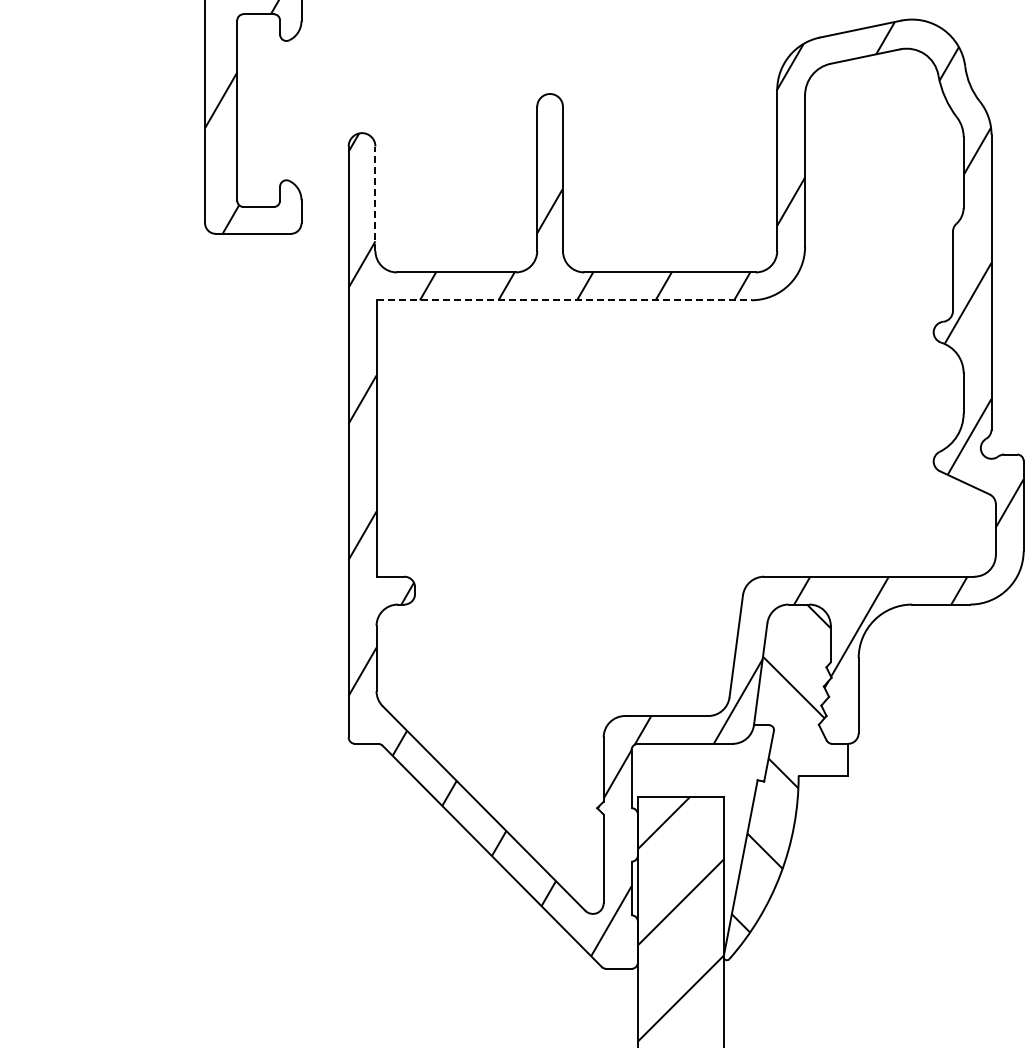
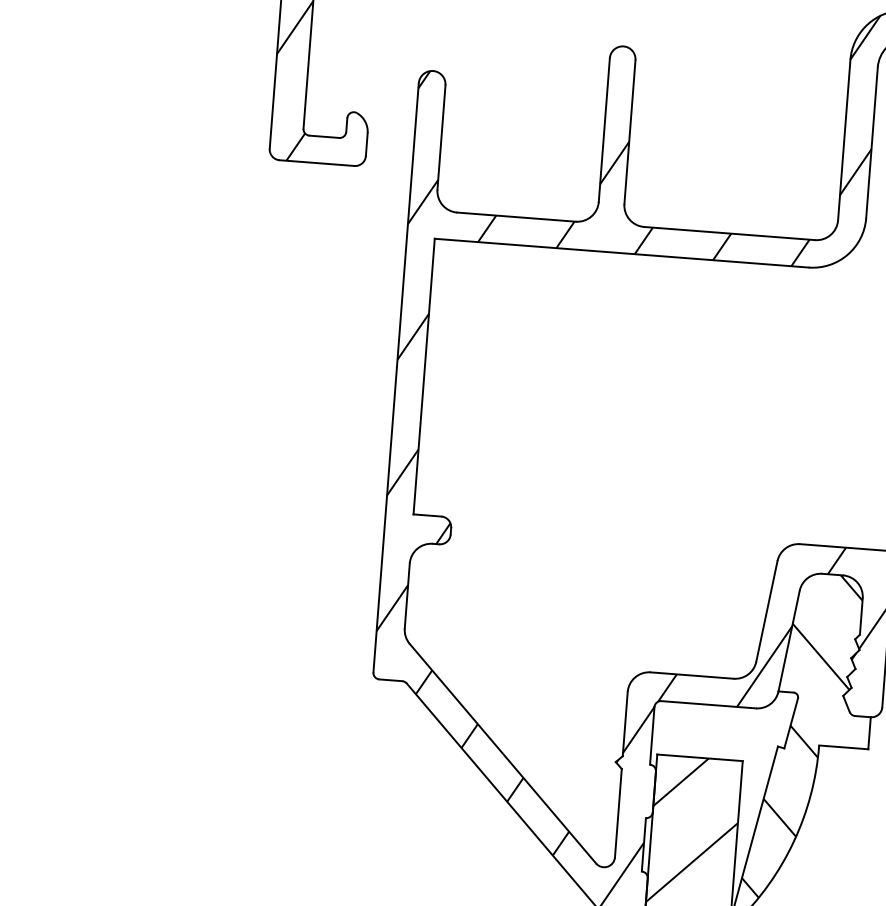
line: (375, 198) -> (441, 137), dashed -> solid
line: (564, 300) -> (622, 253), dashed -> solid

